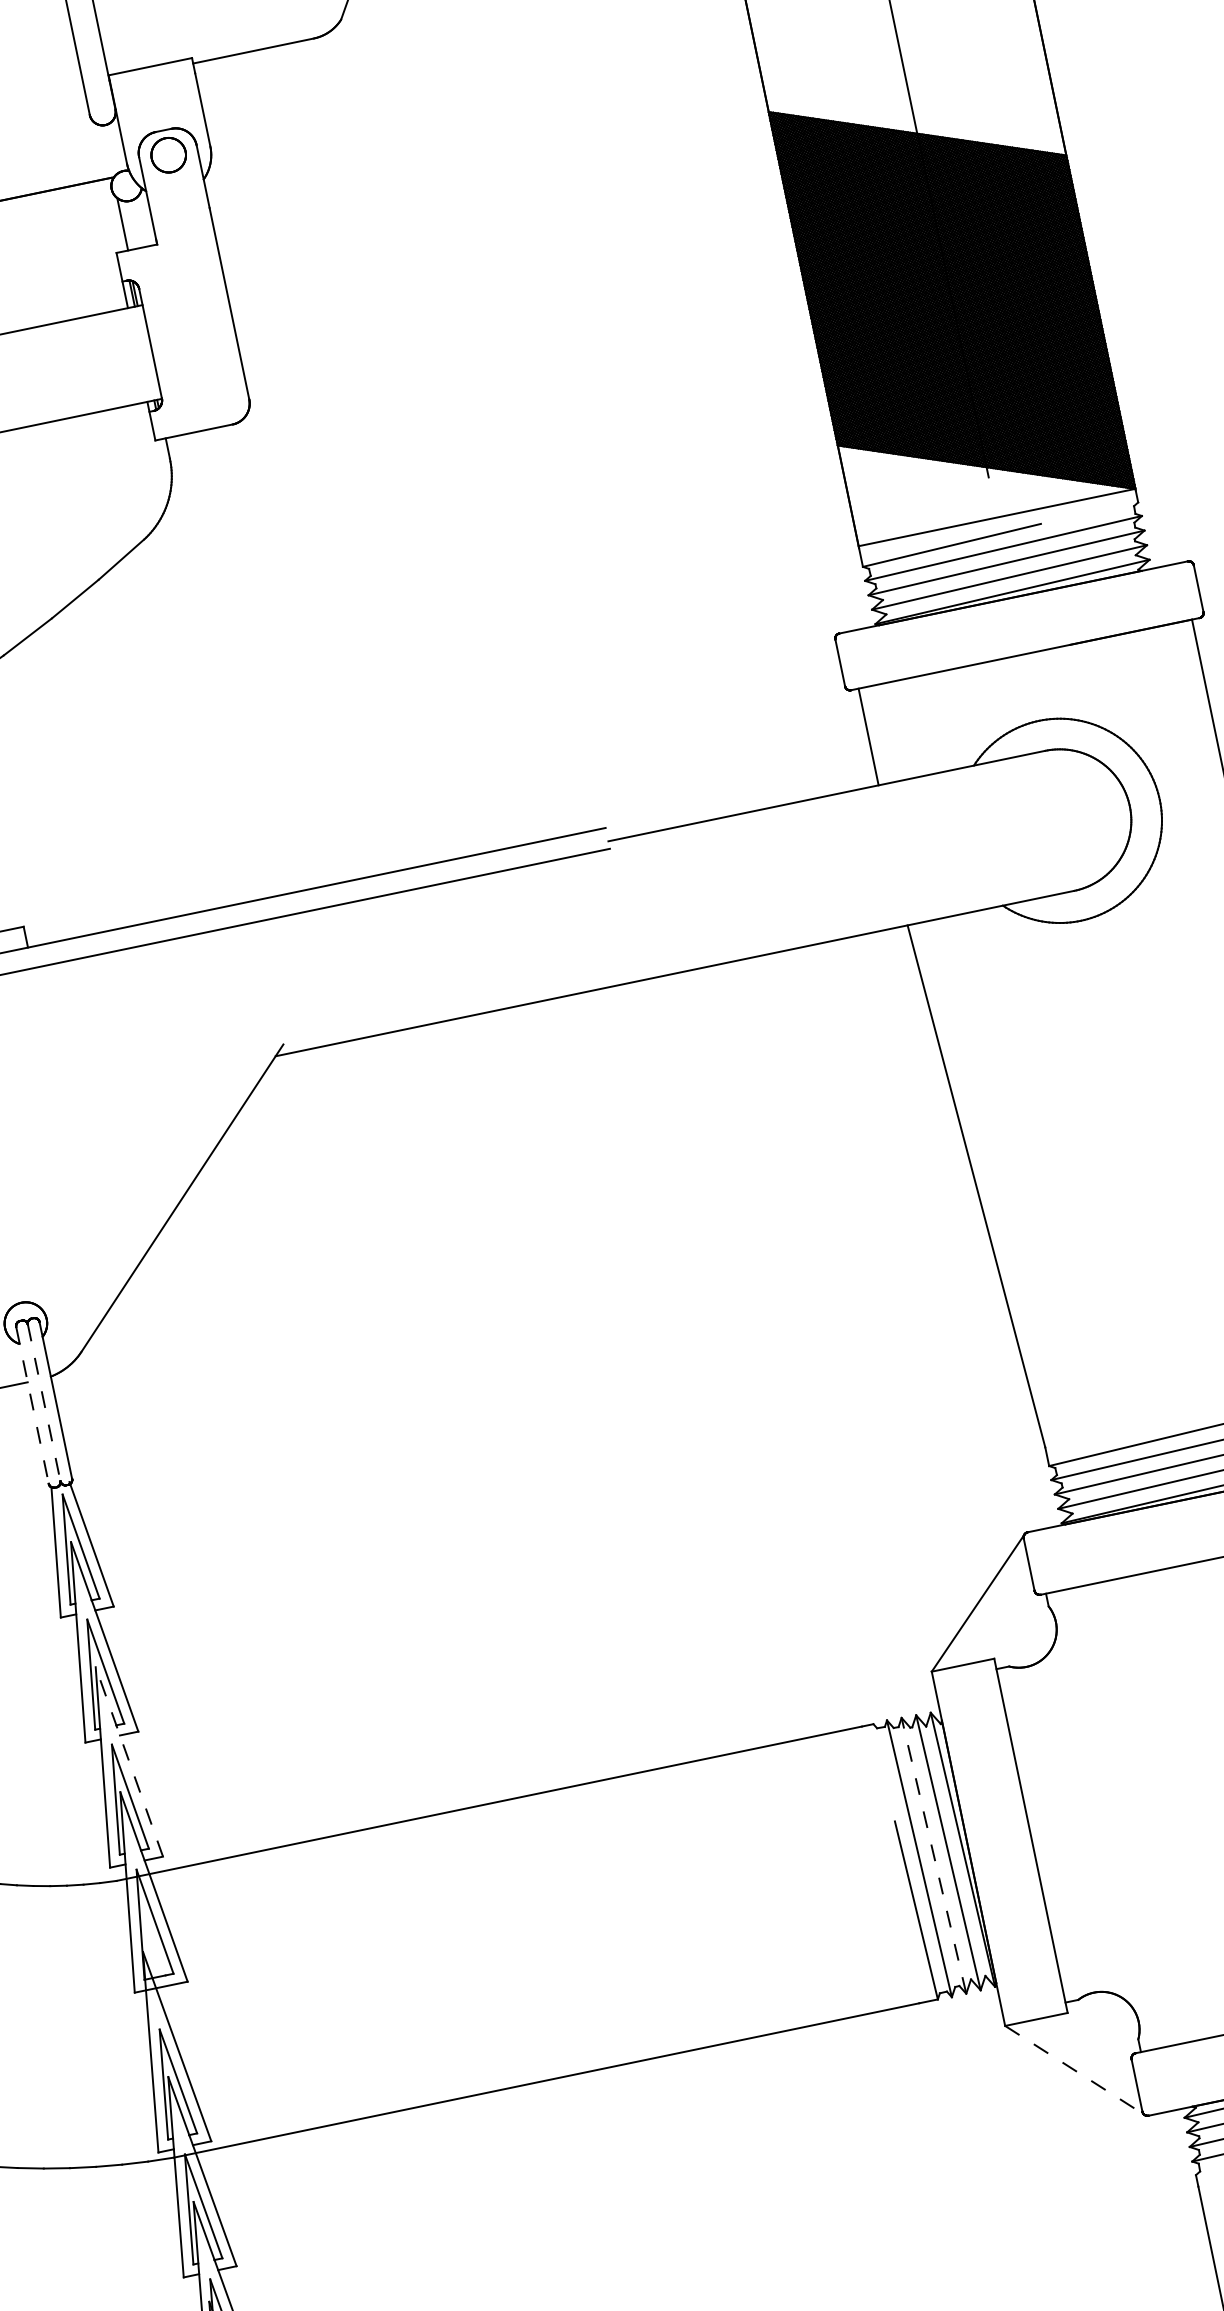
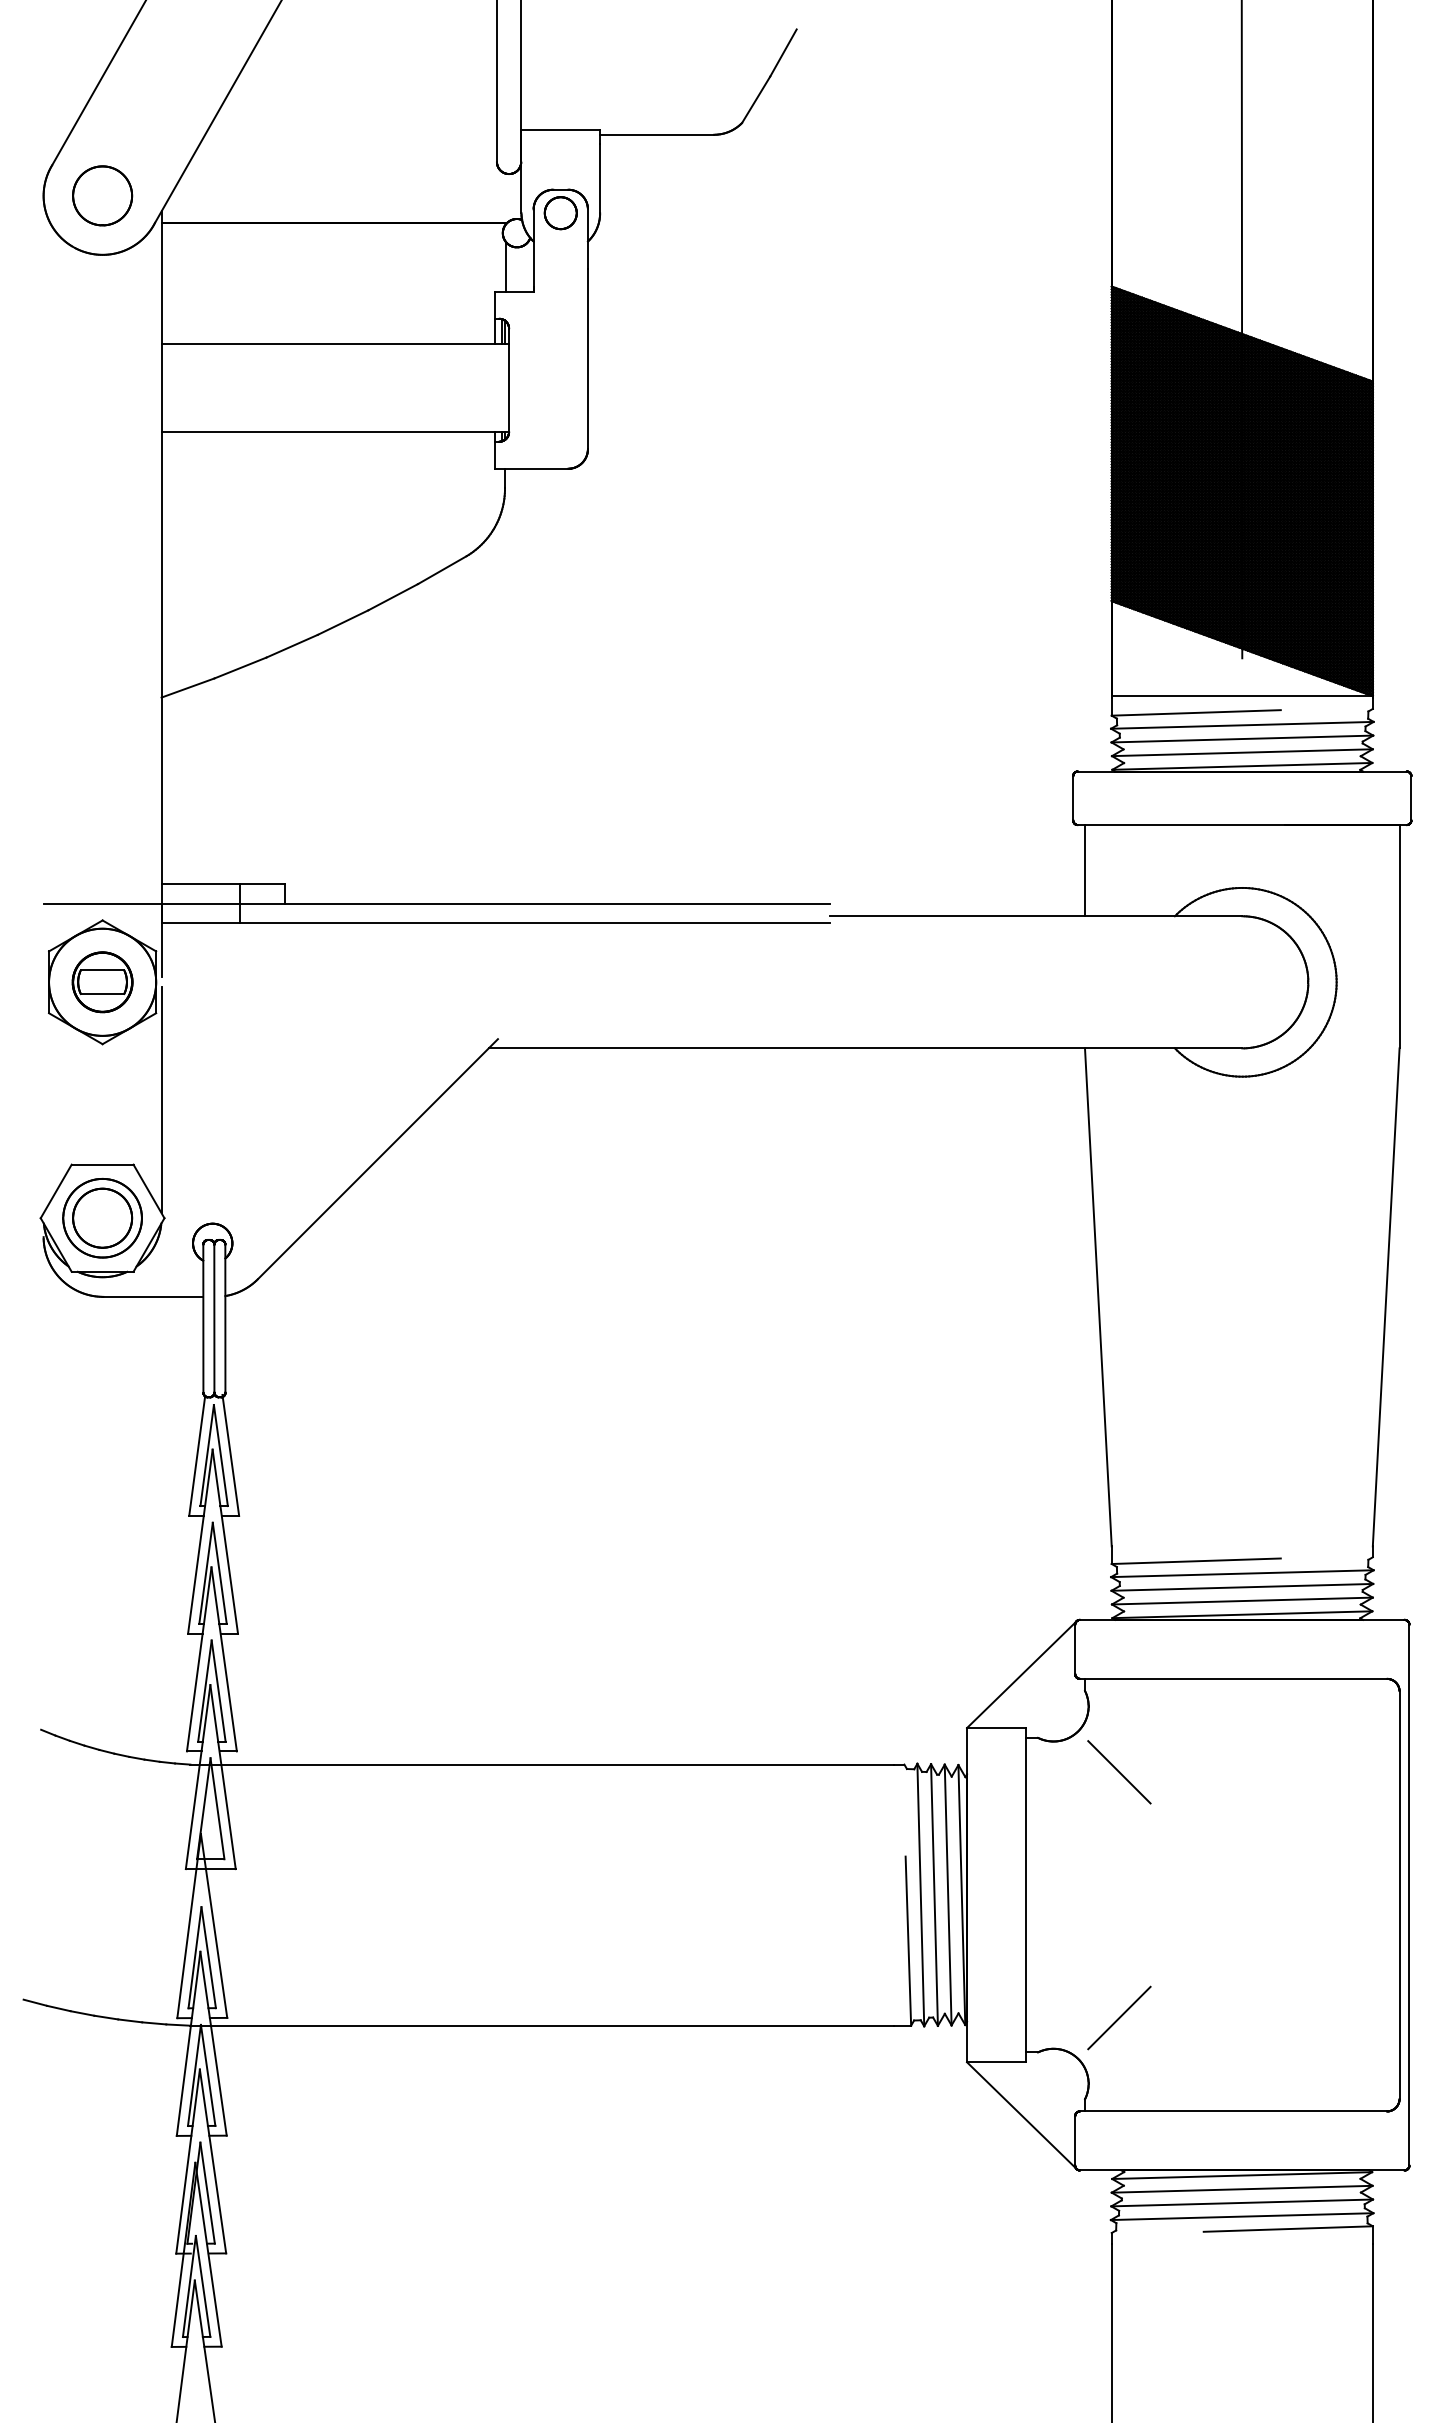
line: (44, 1402) -> (214, 1318), dashed -> solid
line: (32, 1405) -> (203, 1318), dashed -> solid
line: (1103, 1685) -> (1119, 1772), added
line: (129, 1762) -> (224, 1659), dashed -> solid
line: (934, 1856) -> (934, 1895), dashed -> solid
line: (1156, 1945) -> (1119, 2017), added
line: (1074, 2070) -> (1021, 2115), dashed -> solid

